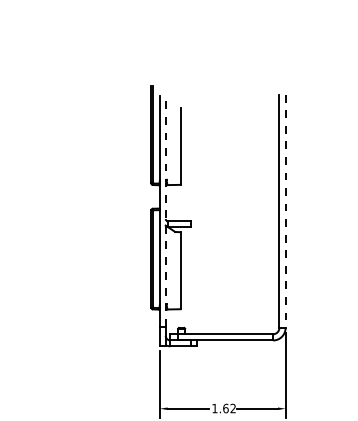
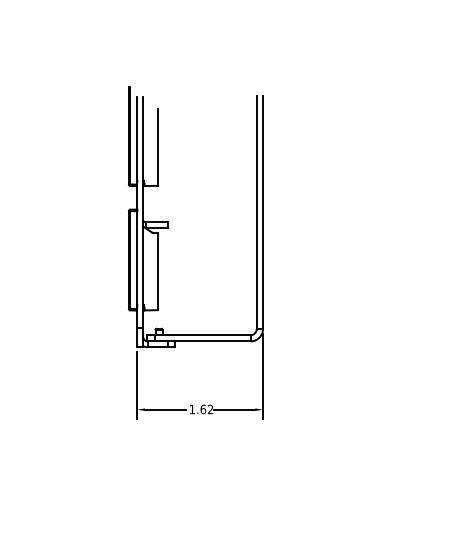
line: (166, 210) -> (143, 211), dashed -> solid
line: (286, 211) -> (263, 212), dashed -> solid

